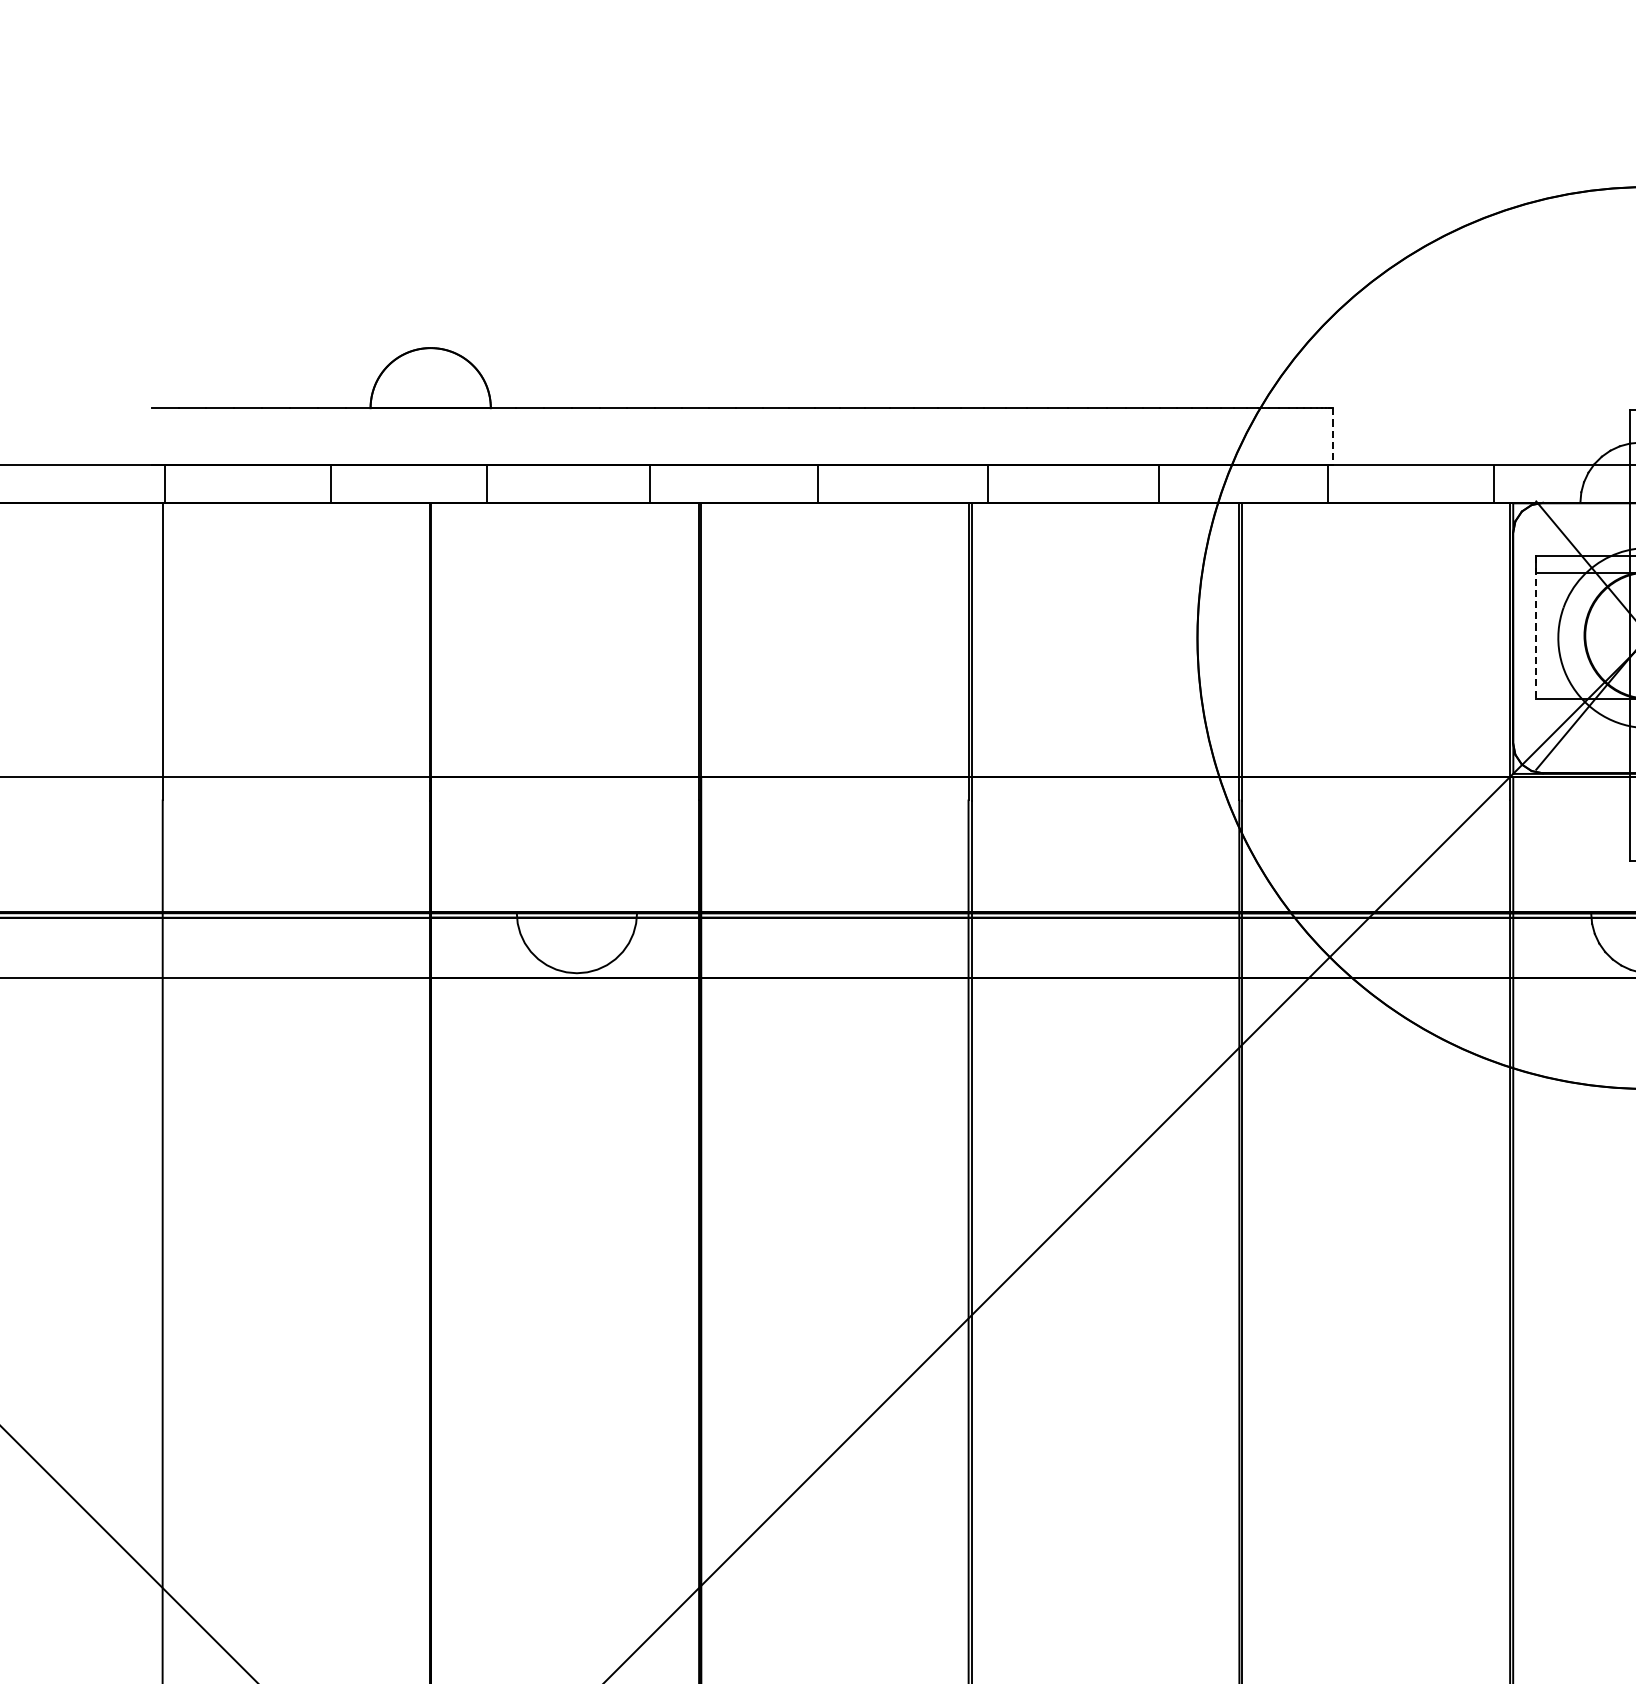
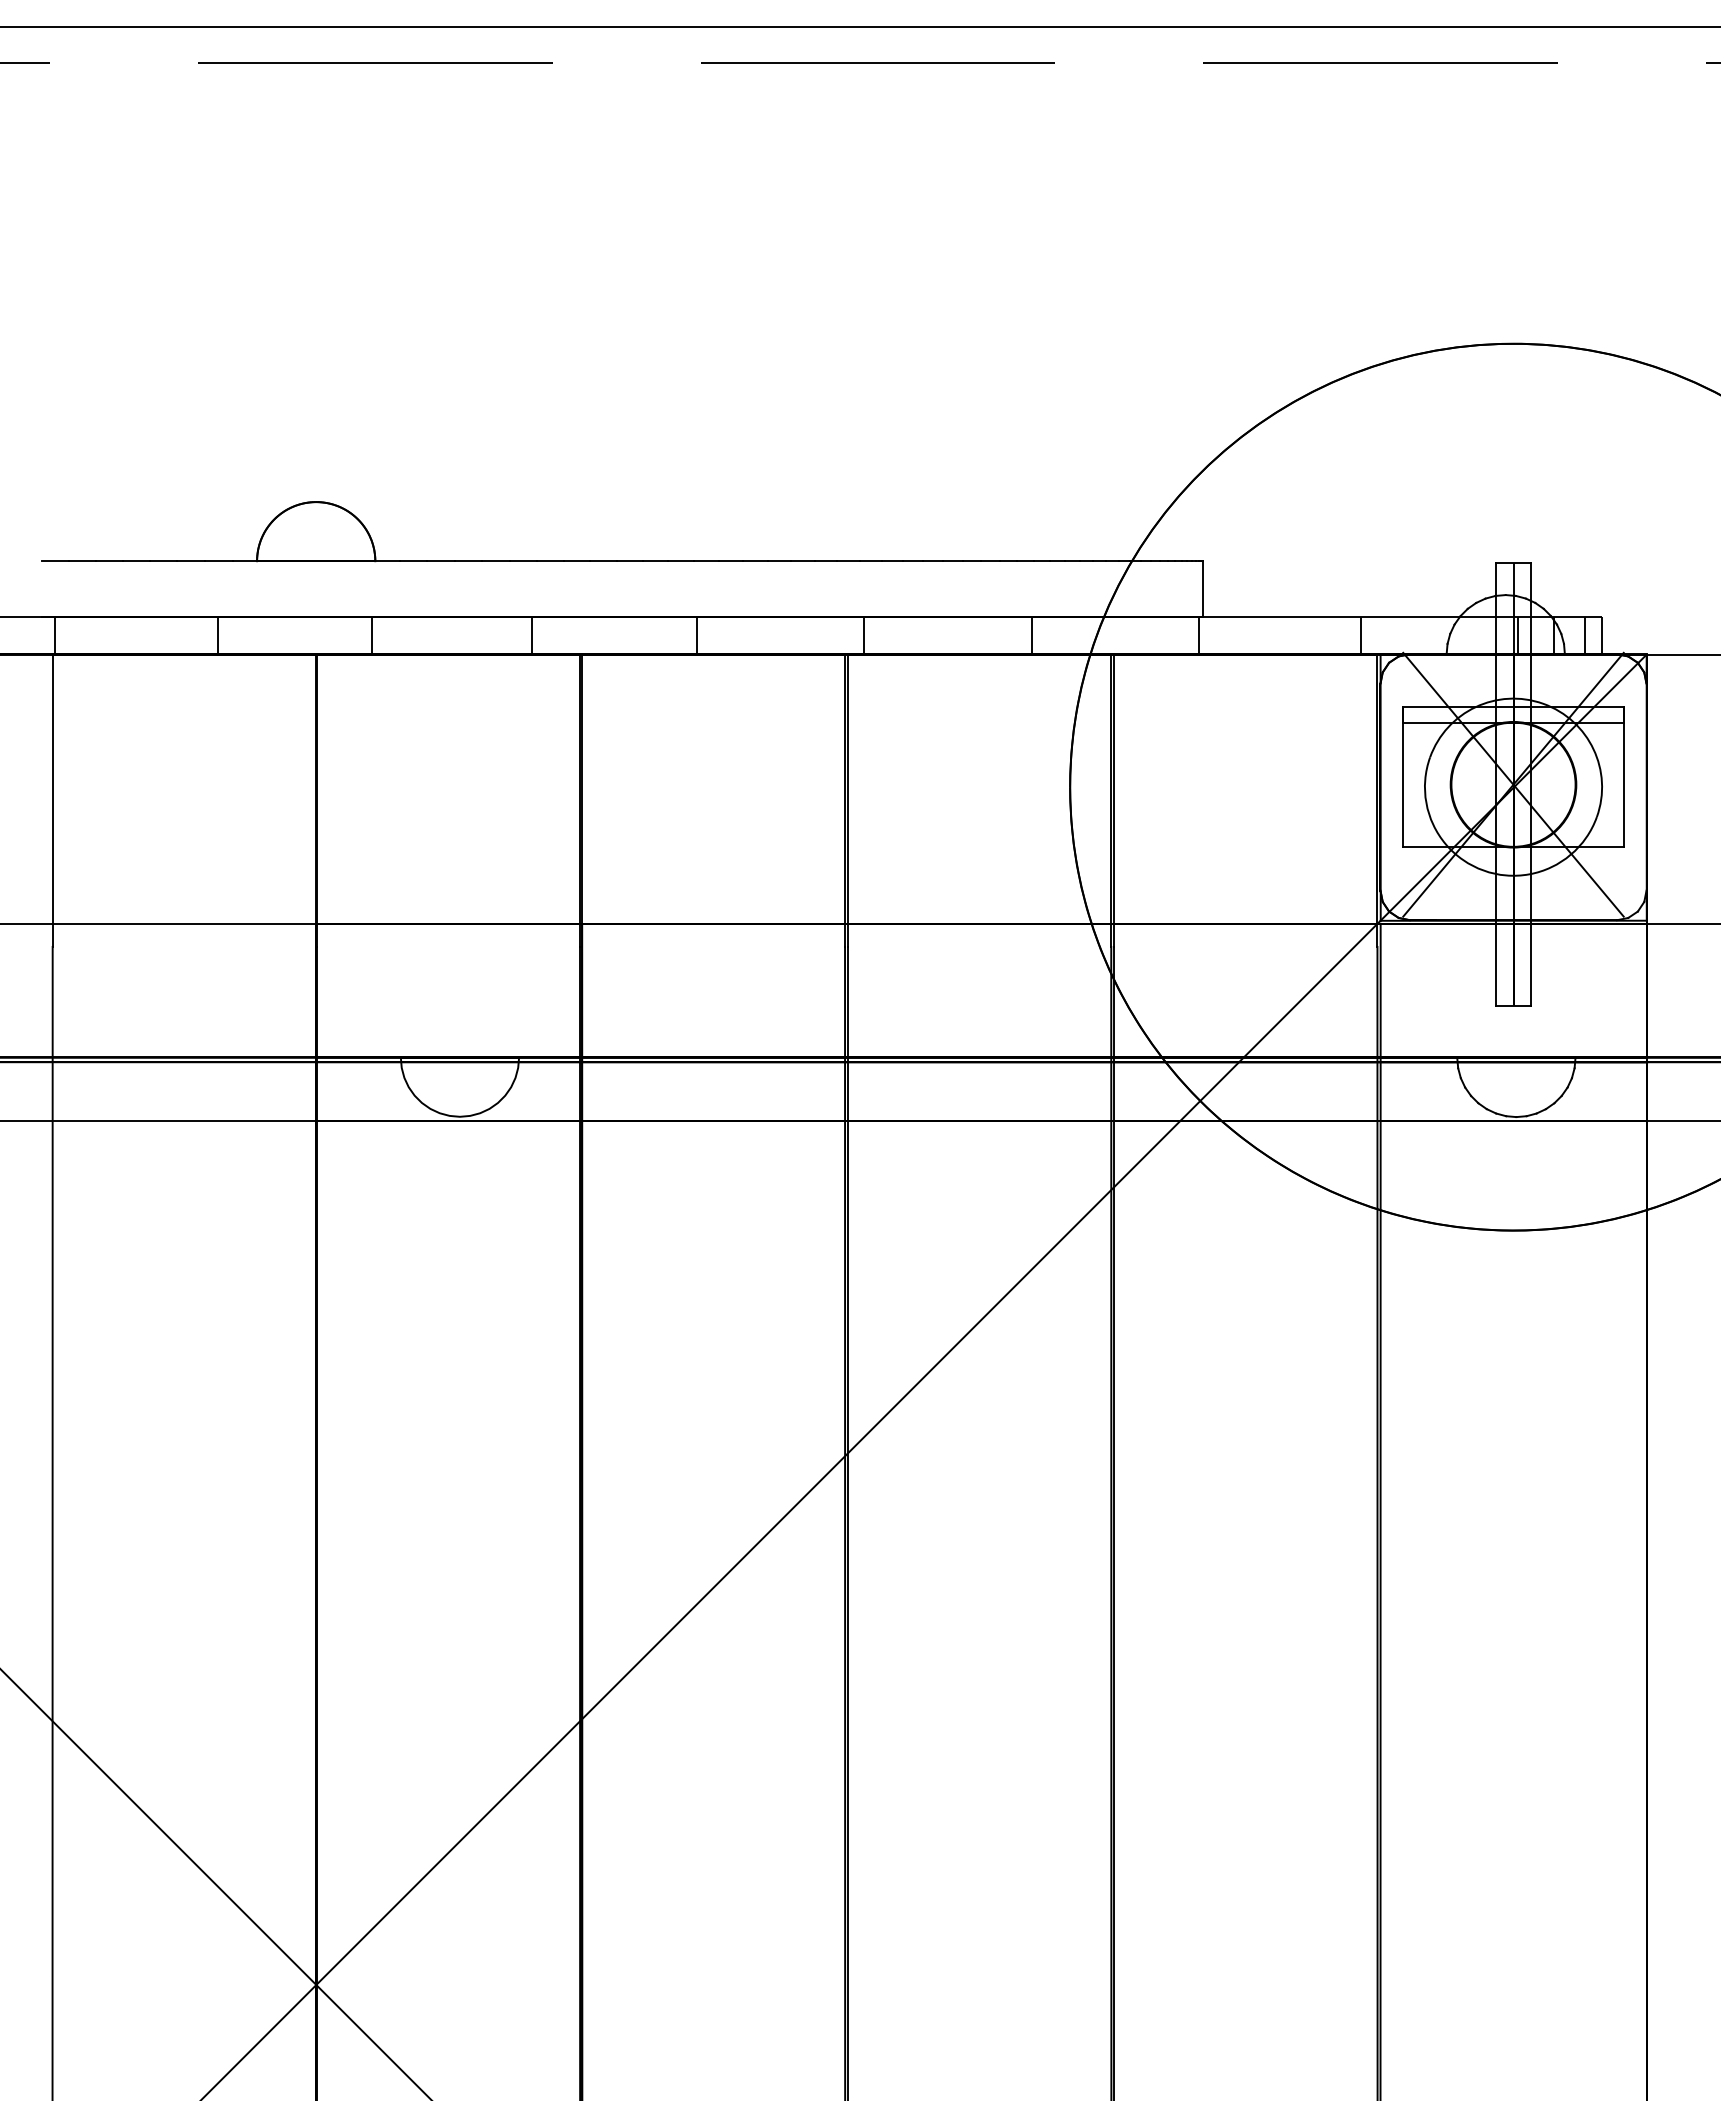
line: (1333, 436) -> (1203, 589), dashed -> solid
line: (1535, 628) -> (1402, 777), dashed -> solid

